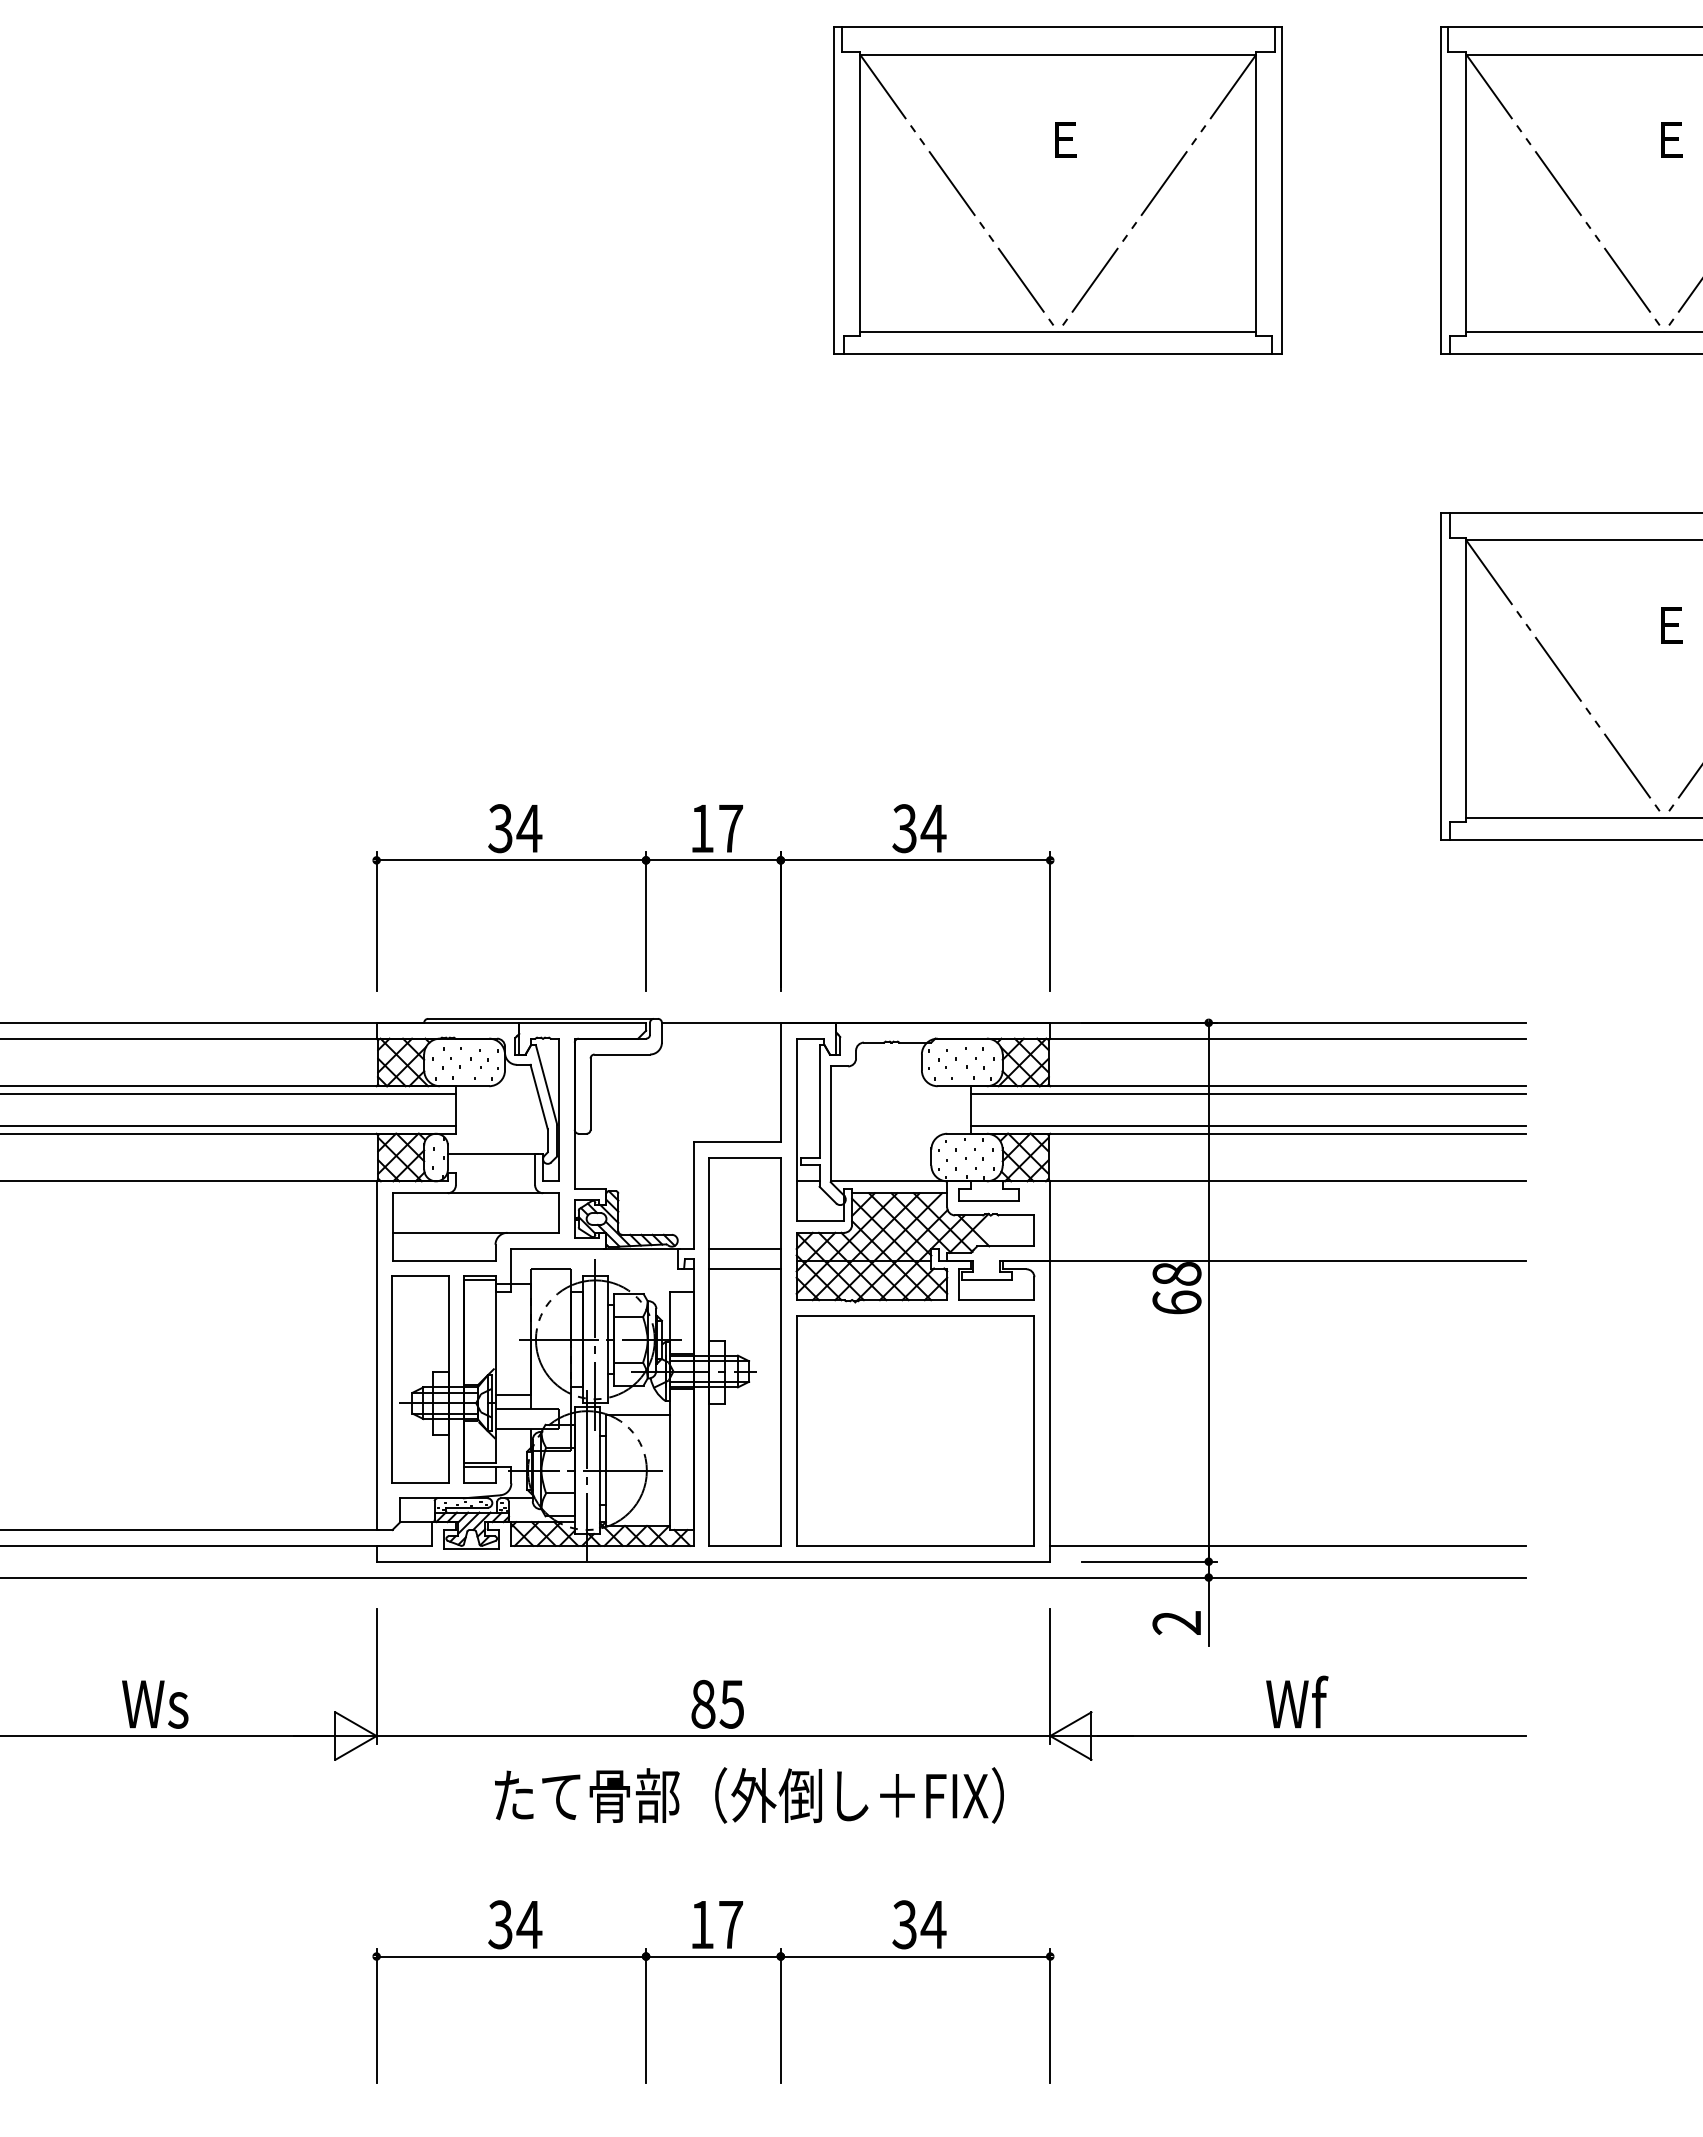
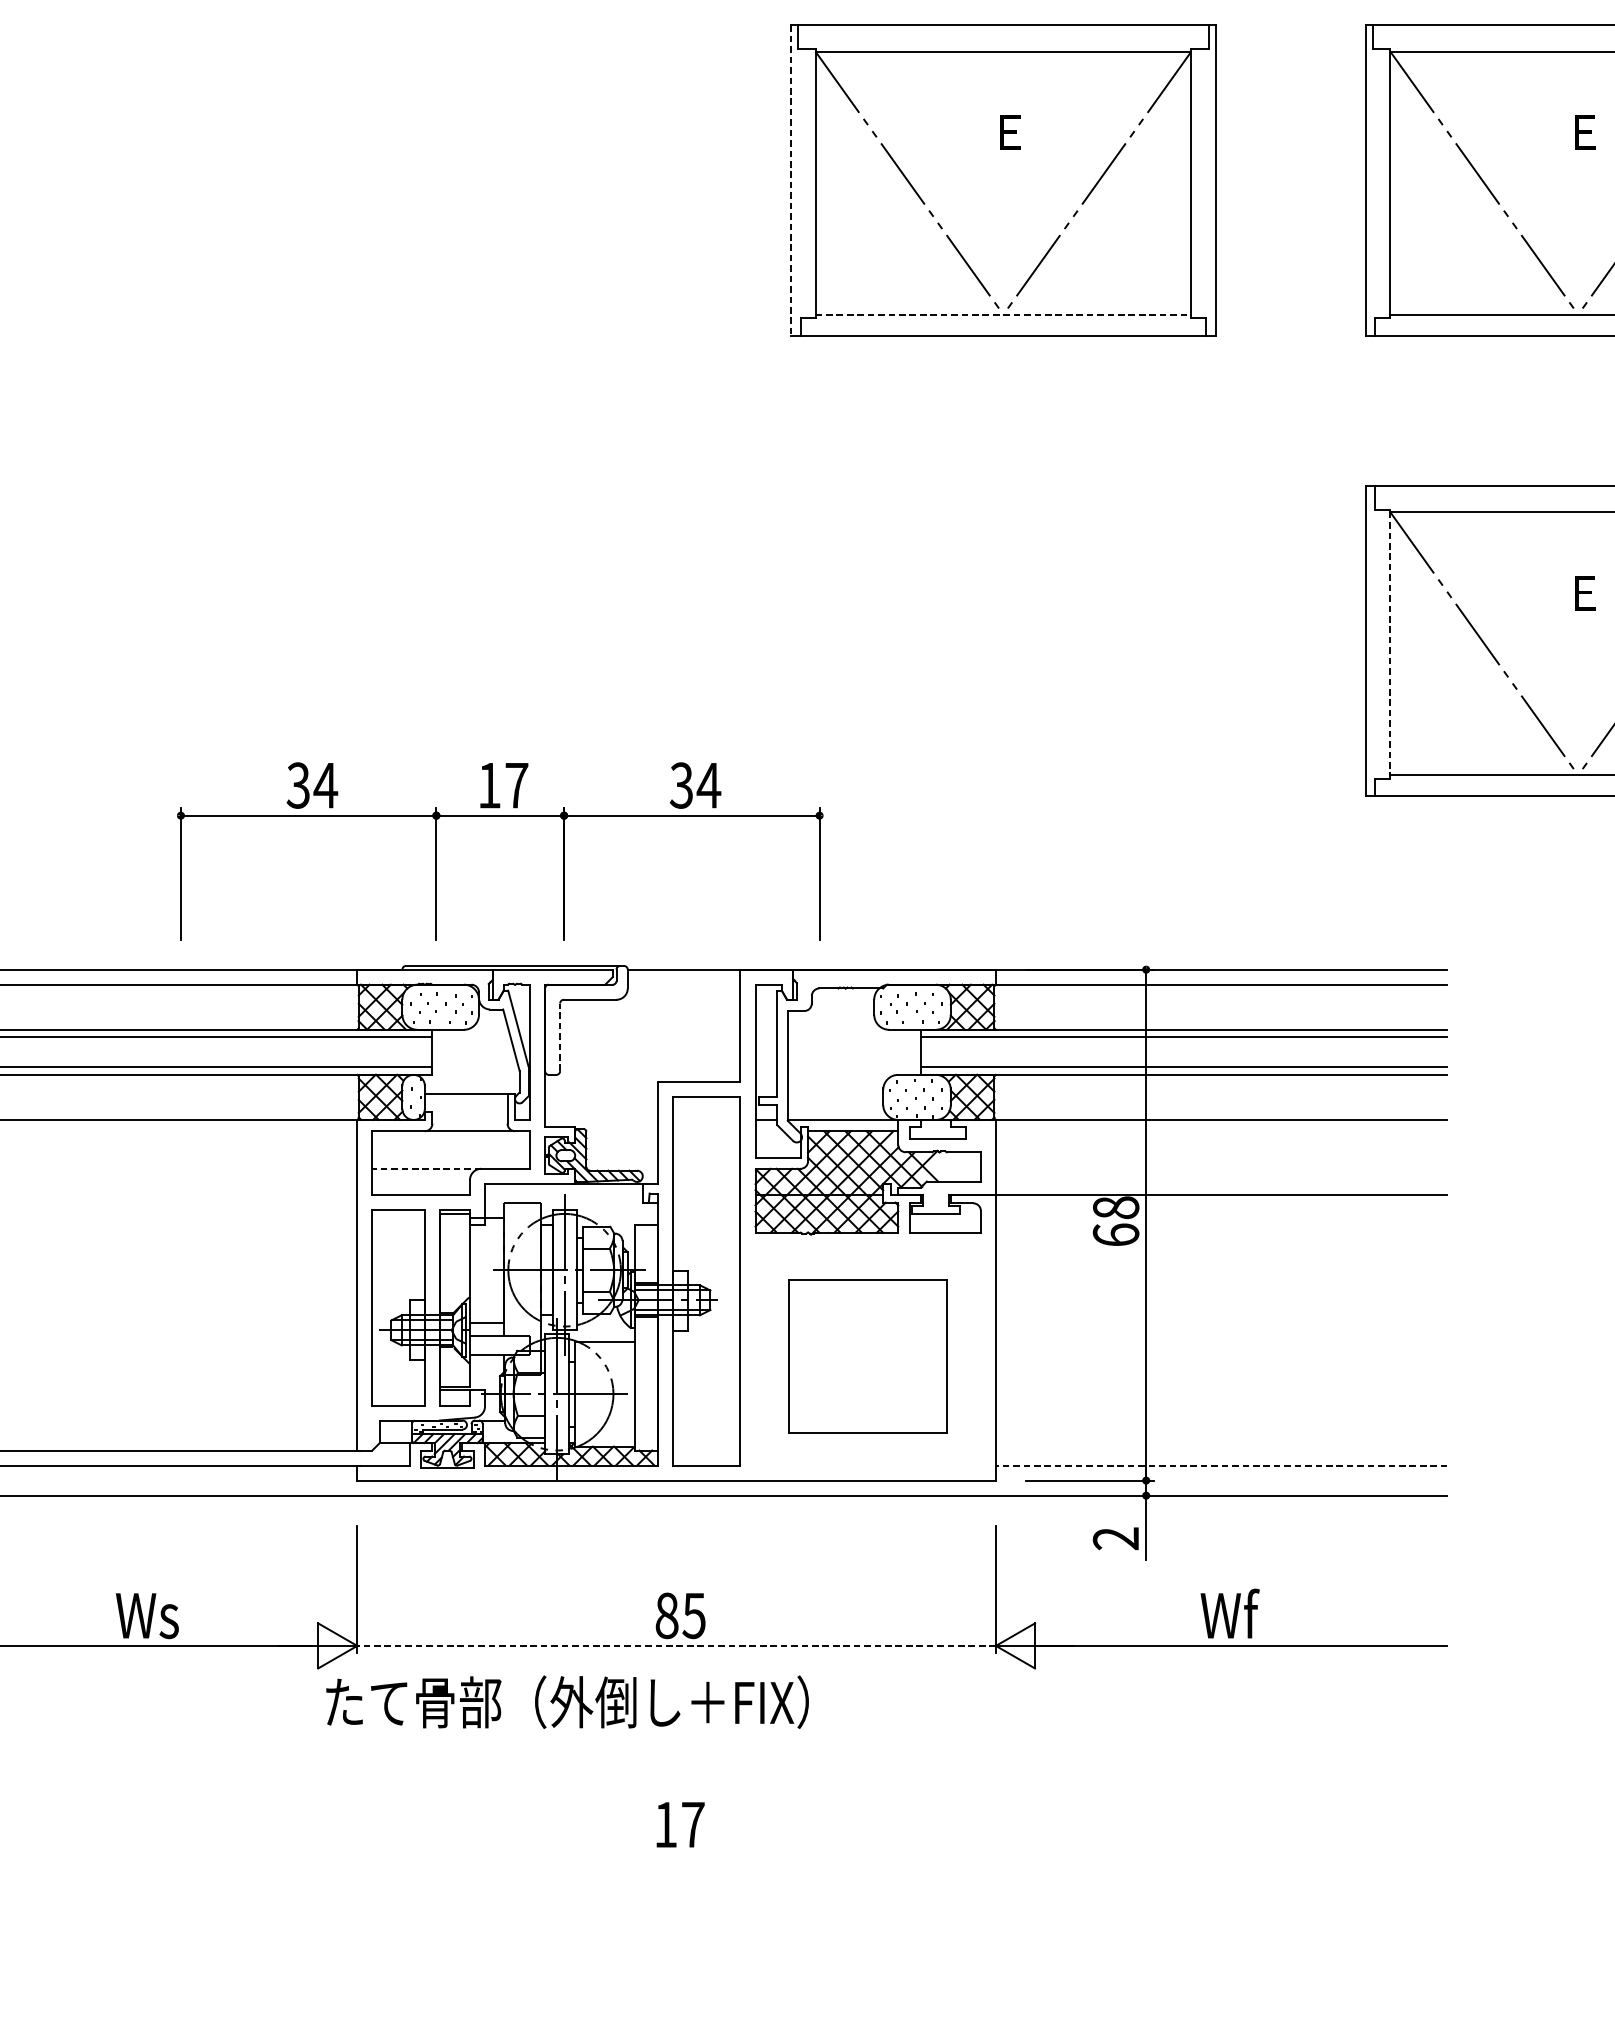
line: (834, 190) -> (791, 180), solid -> dashed
line: (1058, 331) -> (1003, 314), solid -> dashed
line: (1466, 679) -> (1390, 644), solid -> dashed
part: (713, 860) -> (500, 815), moved
line: (590, 1094) -> (560, 1037), solid -> dashed
line: (449, 1232) -> (426, 1168), solid -> dashed
line: (744, 1248) -> (706, 1183), removed
line: (744, 1268) -> (706, 1202), removed
part: (915, 1430) -> (868, 1356), size x0.7
line: (1287, 1545) -> (1220, 1465), solid -> dashed
line: (713, 1736) -> (676, 1646), solid -> dashed
text: (749, 1795) -> (567, 1702), moved
part: (713, 1957) -> (676, 1855), removed

